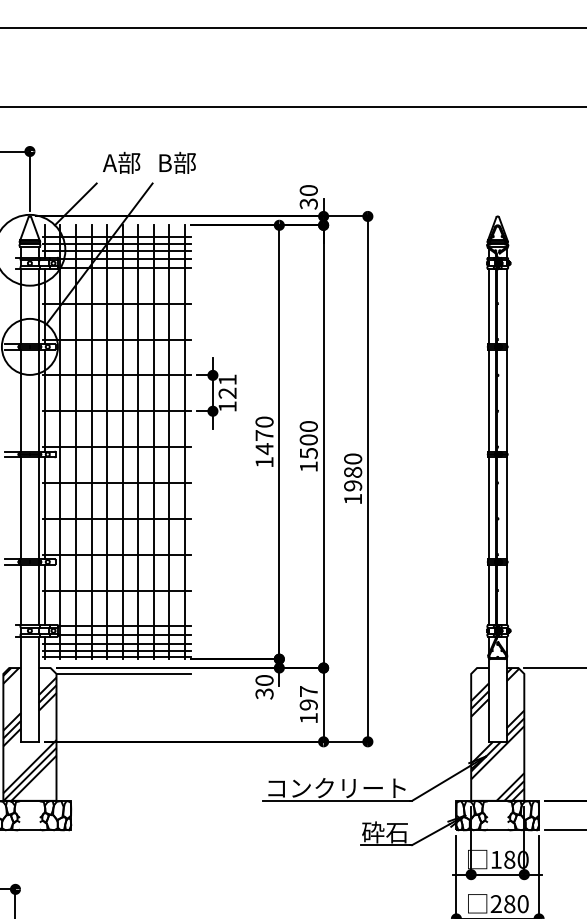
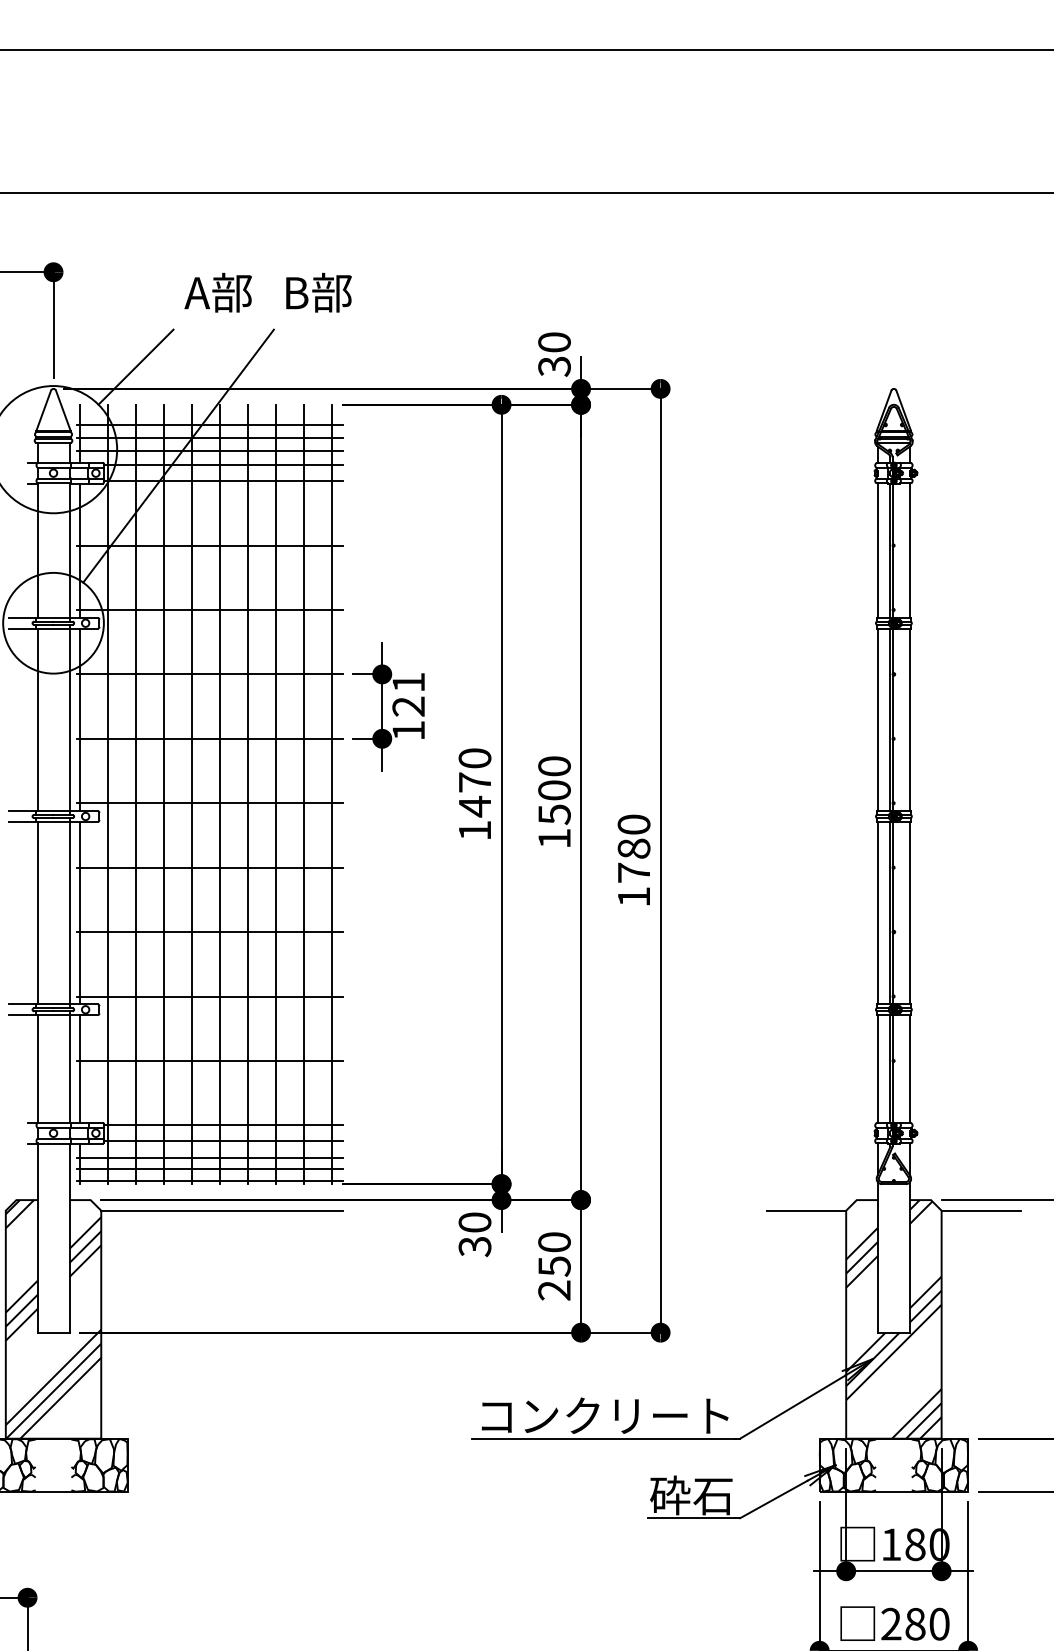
text: (353, 485) -> (634, 872), 1980 -> 1780
line: (448, 673) -> (805, 1209), added
line: (546, 673) -> (981, 1209), added
text: (308, 704) -> (553, 1265), 197 -> 250

